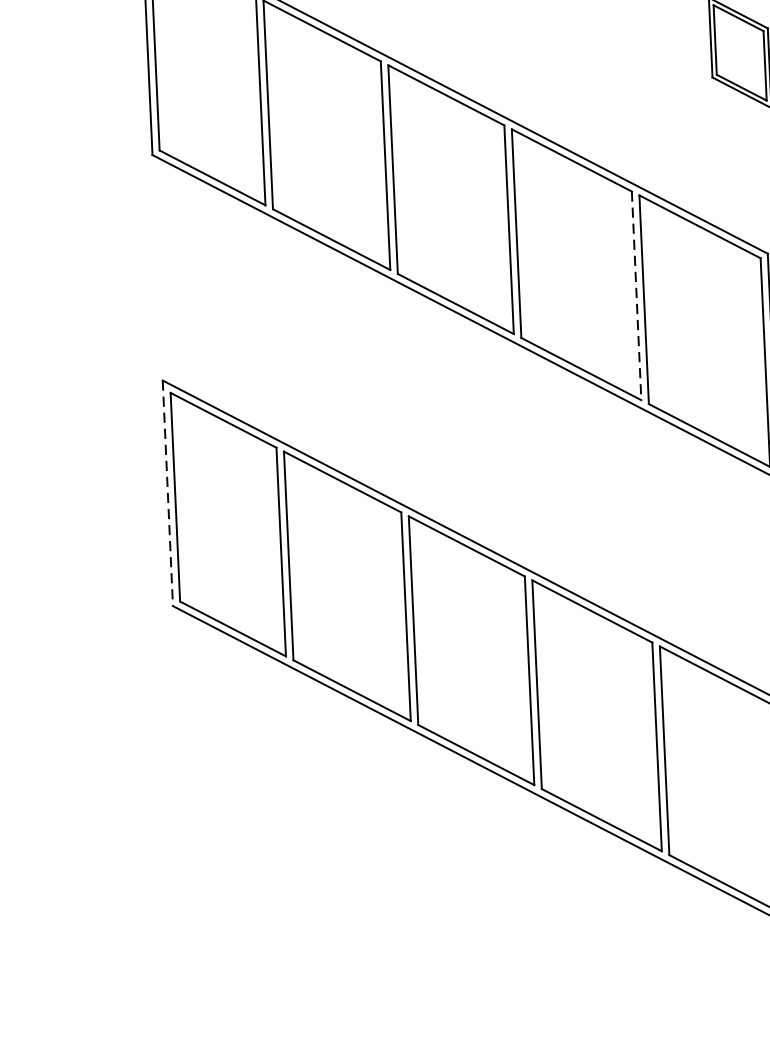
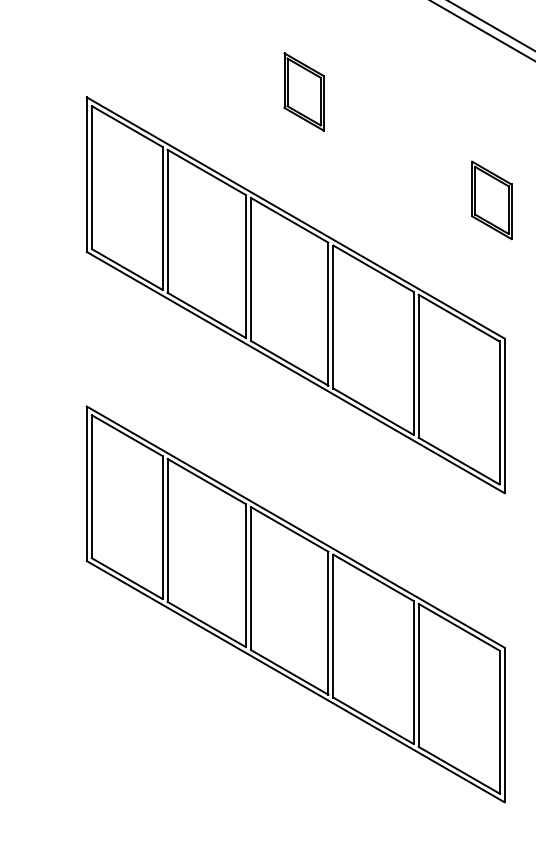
line: (636, 296) -> (413, 363), dashed -> solid
line: (167, 494) -> (86, 484), dashed -> solid

